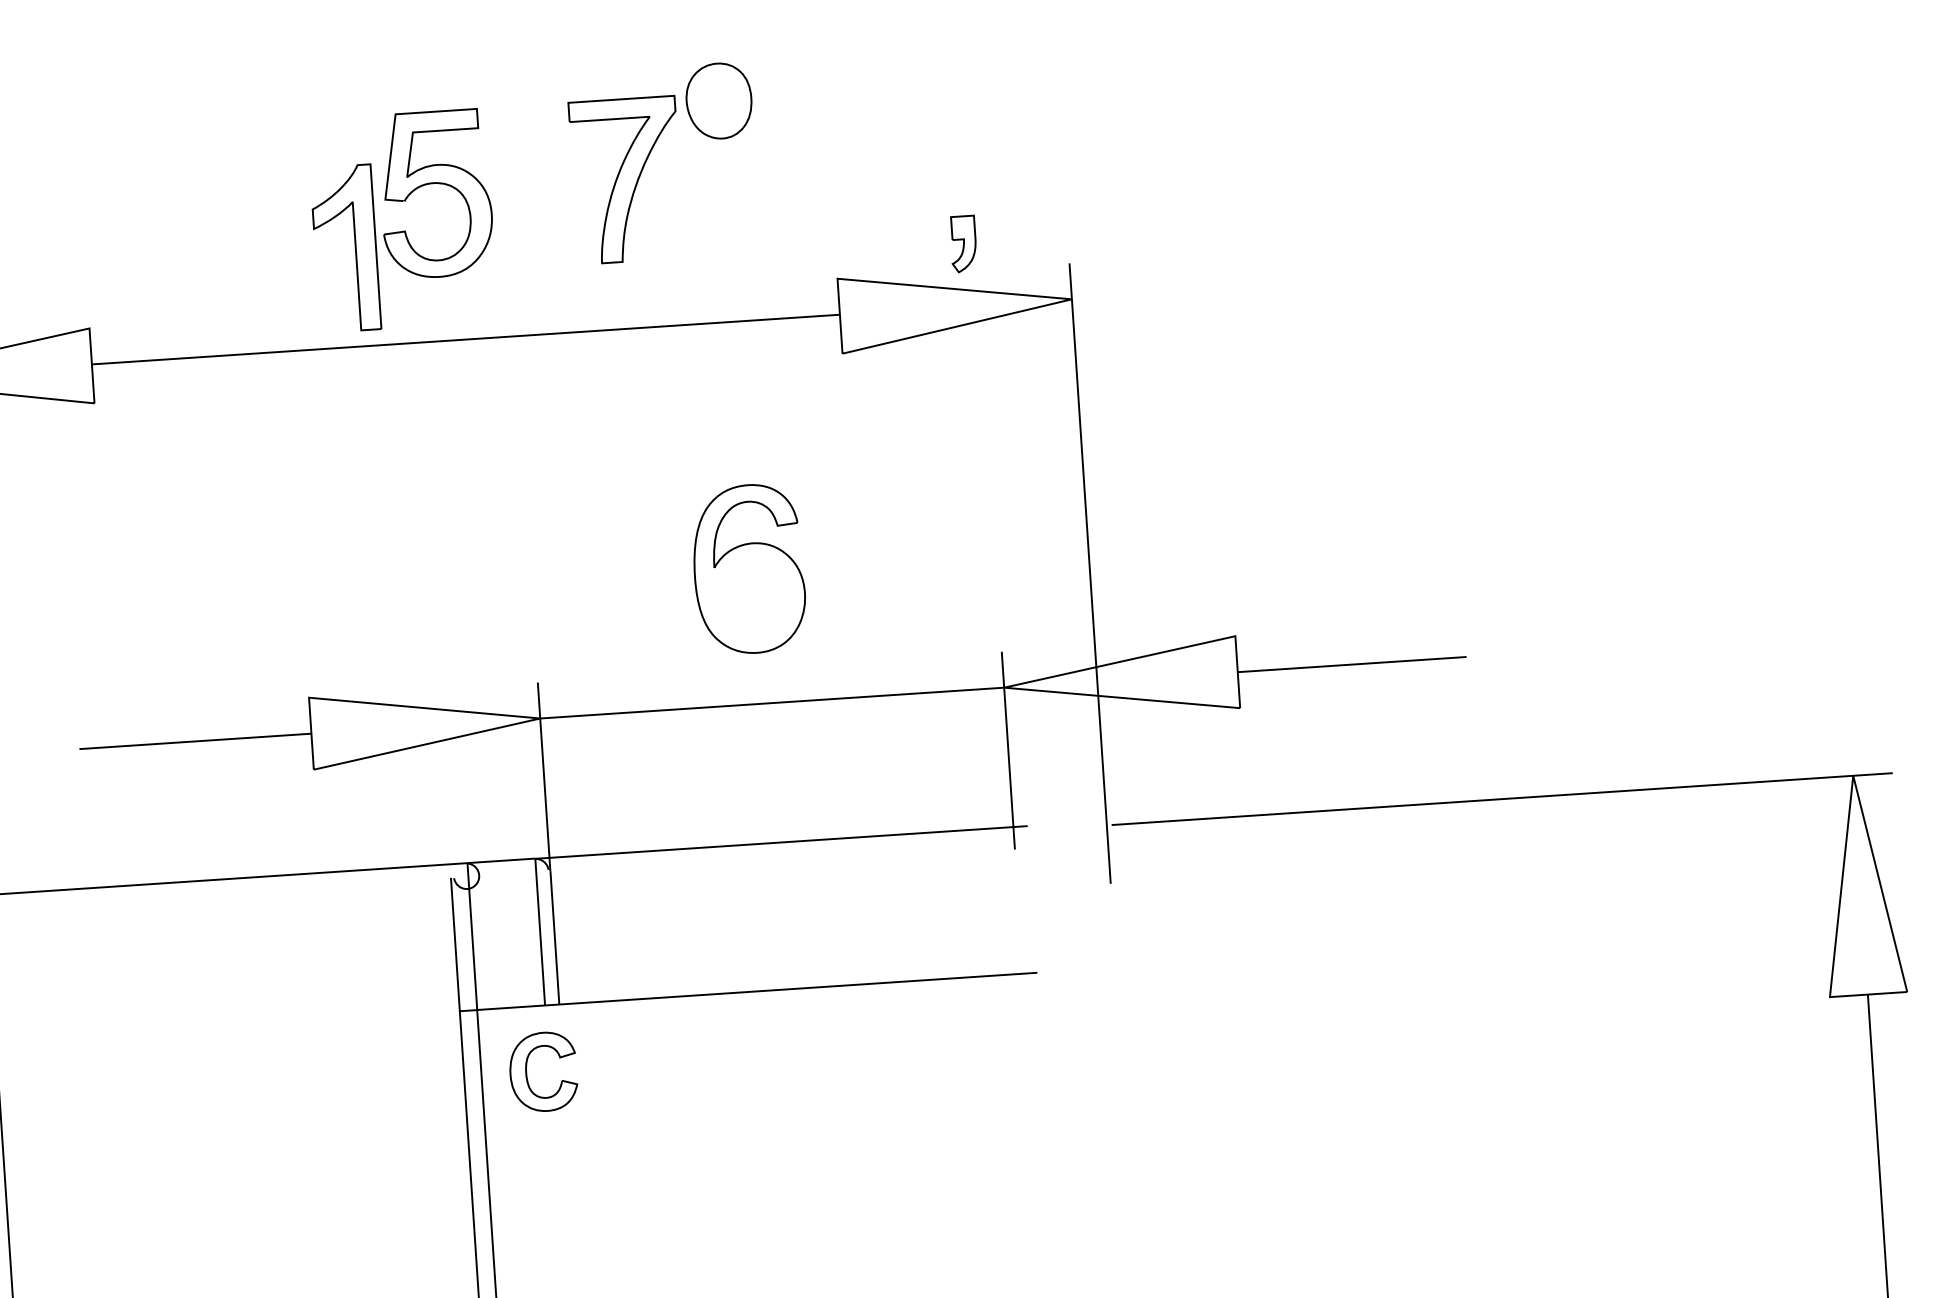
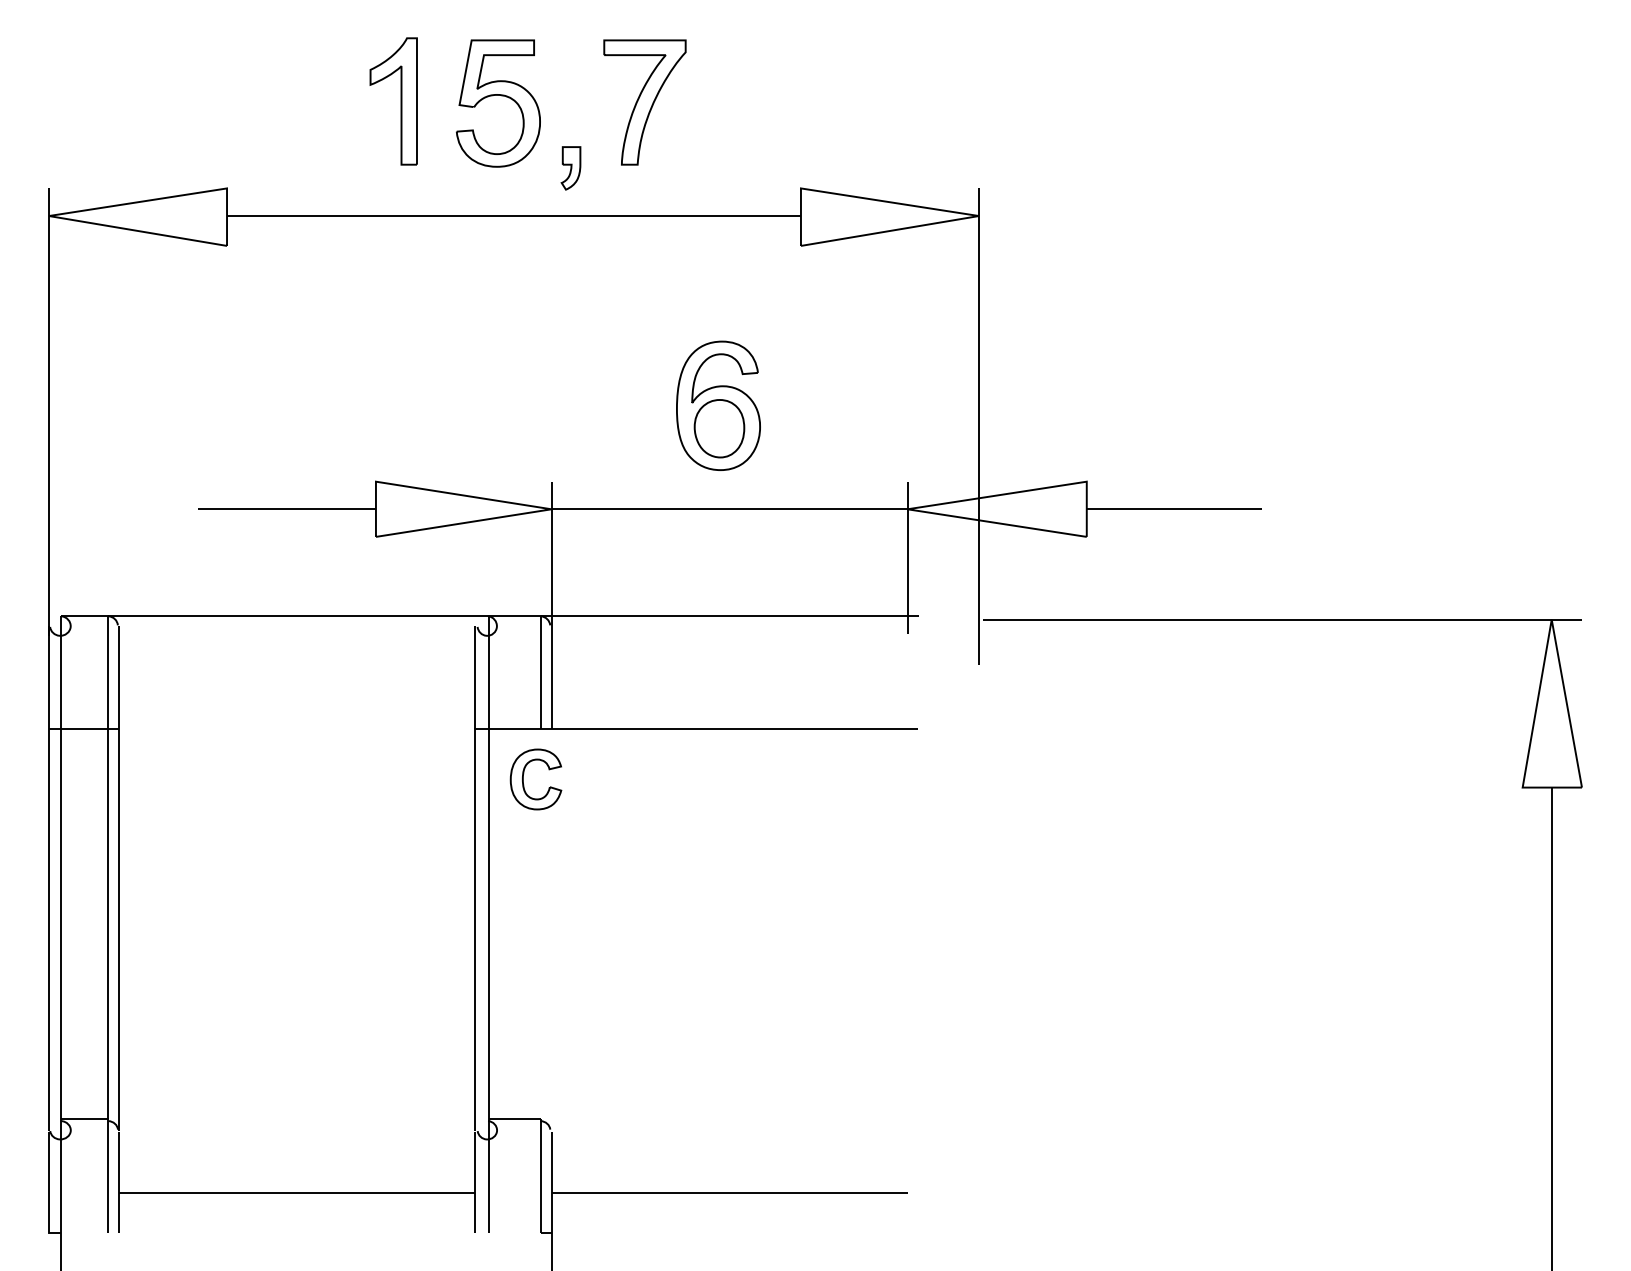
part: (719, 100) -> (719, 428), moved
part: (962, 244) -> (570, 168), moved
part: (354, 248) -> (400, 101), moved

